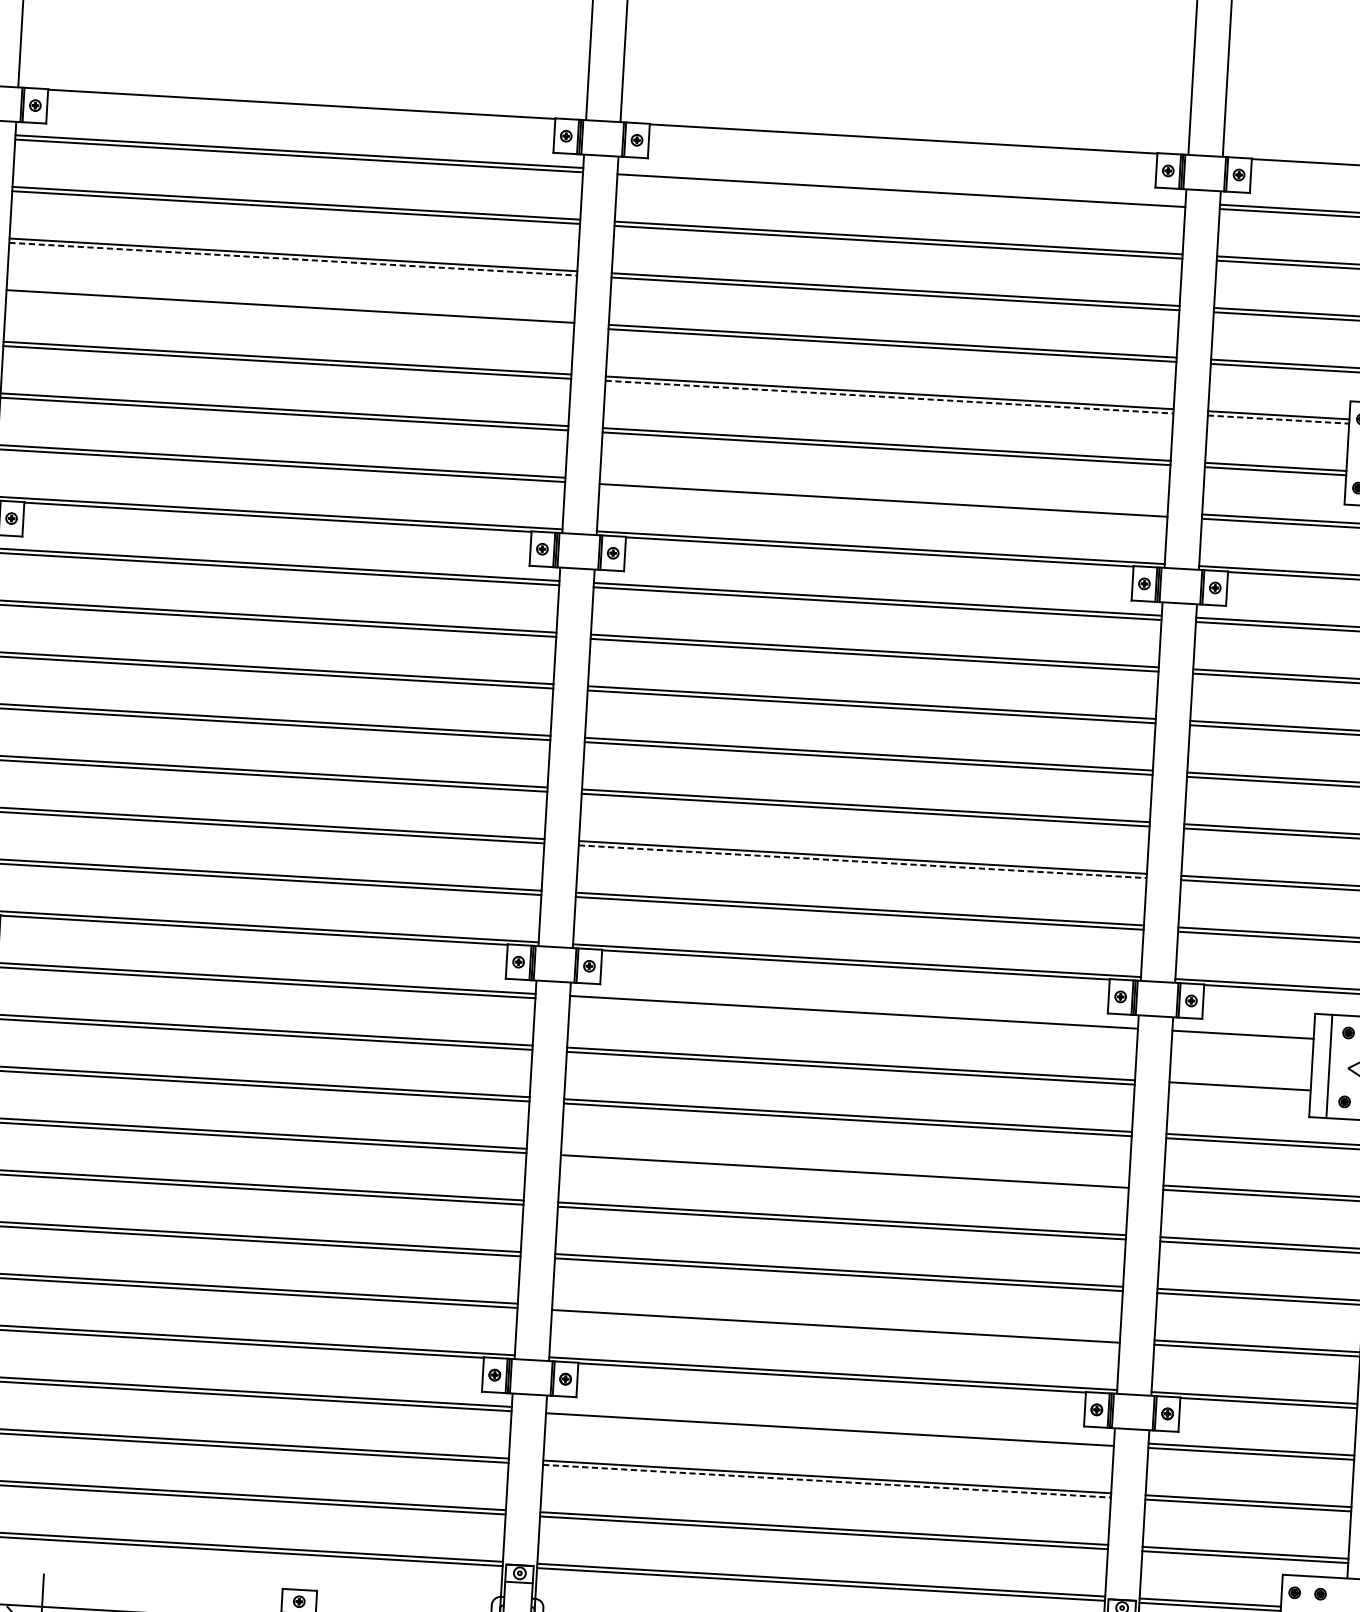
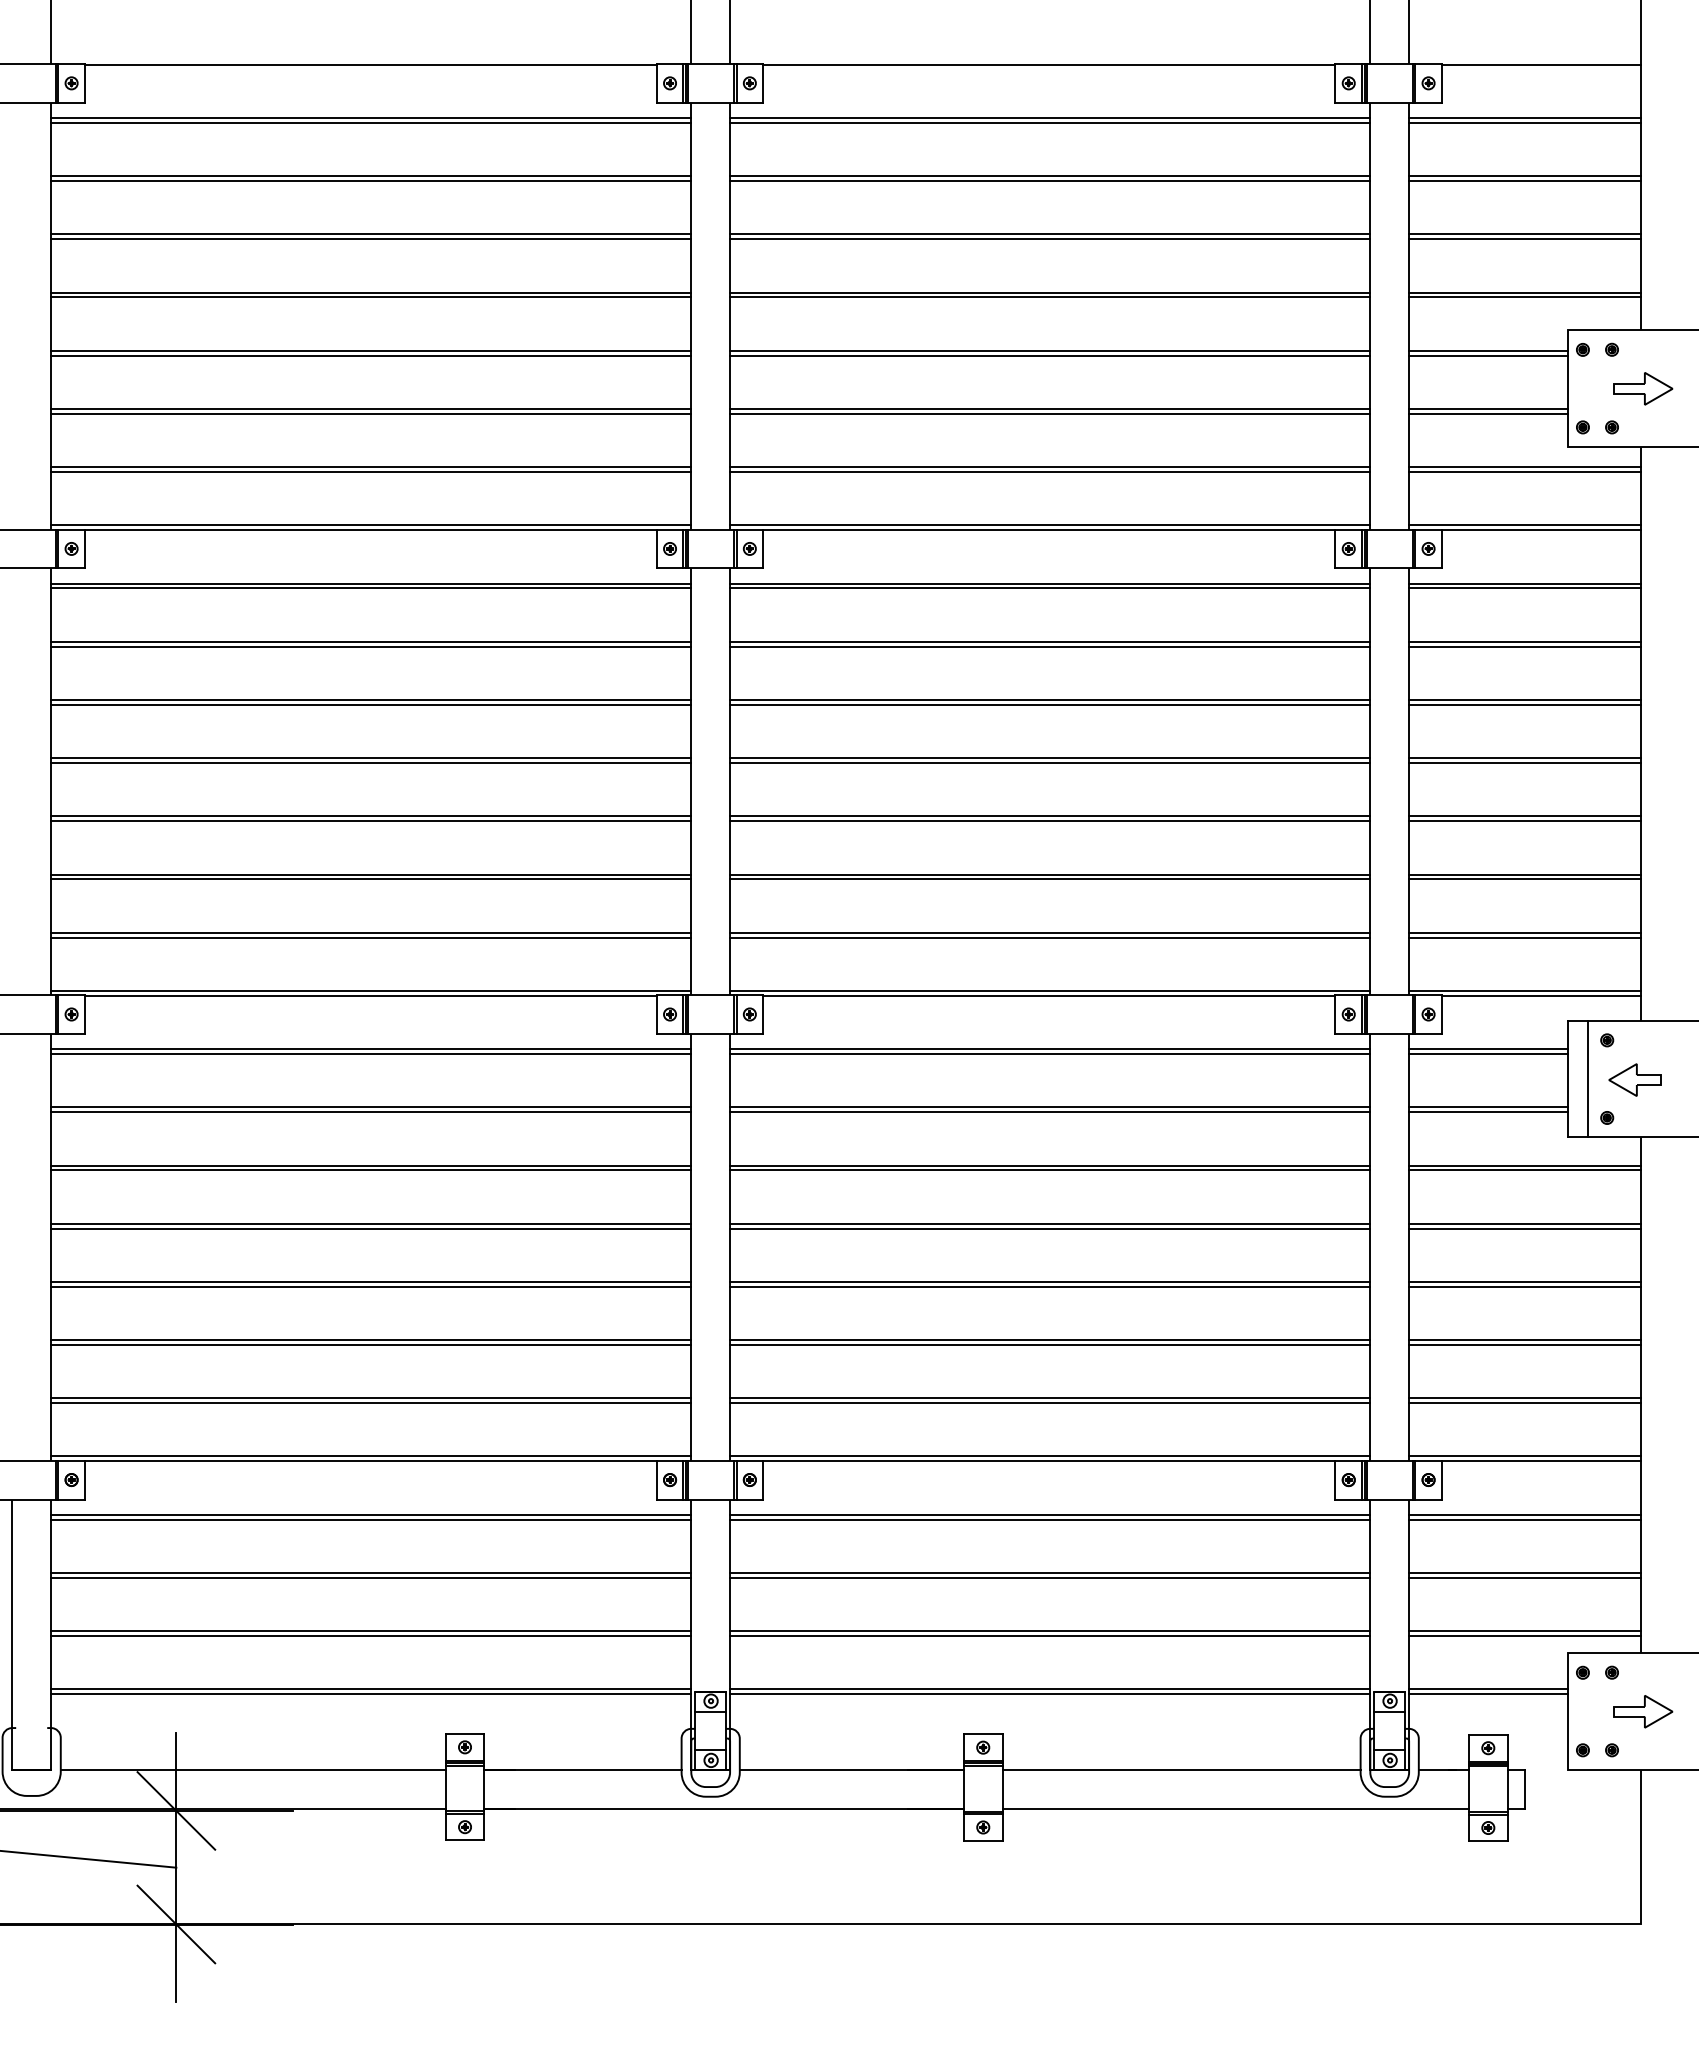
line: (901, 185) -> (1050, 117), added
line: (293, 259) -> (371, 239), dashed -> solid
line: (290, 310) -> (371, 297), added
line: (889, 397) -> (1050, 355), dashed -> solid
line: (1278, 419) -> (1488, 355), dashed -> solid
line: (884, 496) -> (1050, 467), added
line: (862, 861) -> (1050, 879), dashed -> solid
line: (854, 1016) -> (1050, 1053), added
line: (1242, 1038) -> (1488, 1053), added
line: (1239, 1090) -> (1488, 1112), added
line: (845, 1167) -> (1050, 1223), added
line: (836, 1322) -> (1050, 1398), added
line: (830, 1425) -> (1050, 1514), added
line: (827, 1481) -> (1050, 1577), dashed -> solid

